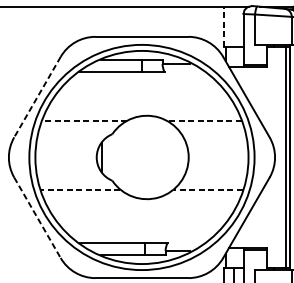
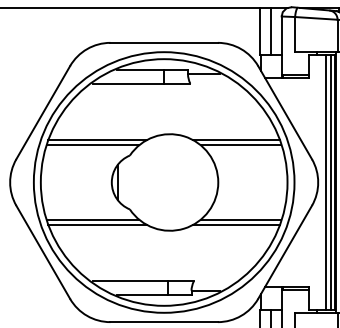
line: (224, 26) -> (259, 30), dashed -> solid
line: (234, 26) -> (271, 30), added
line: (37, 97) -> (43, 112), dashed -> solid
line: (84, 120) -> (97, 139), dashed -> solid
line: (204, 120) -> (236, 139), dashed -> solid
line: (80, 125) -> (93, 145), added
line: (207, 125) -> (240, 145), added
line: (281, 157) -> (325, 182), added
line: (80, 189) -> (93, 219), dashed -> solid
line: (207, 189) -> (240, 219), dashed -> solid
line: (84, 194) -> (97, 225), added
line: (203, 194) -> (235, 225), added
line: (37, 217) -> (43, 252), dashed -> solid

